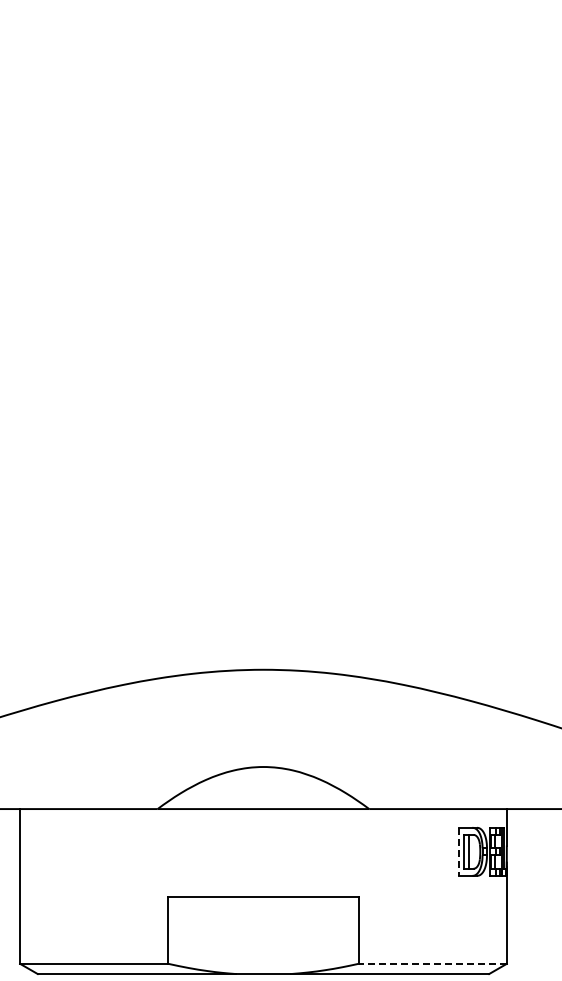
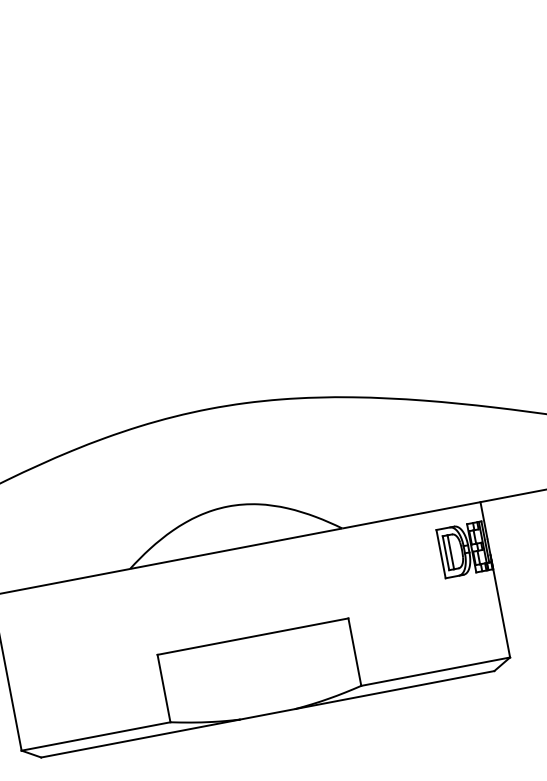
line: (459, 852) -> (441, 554), dashed -> solid
line: (432, 963) -> (435, 671), dashed -> solid

